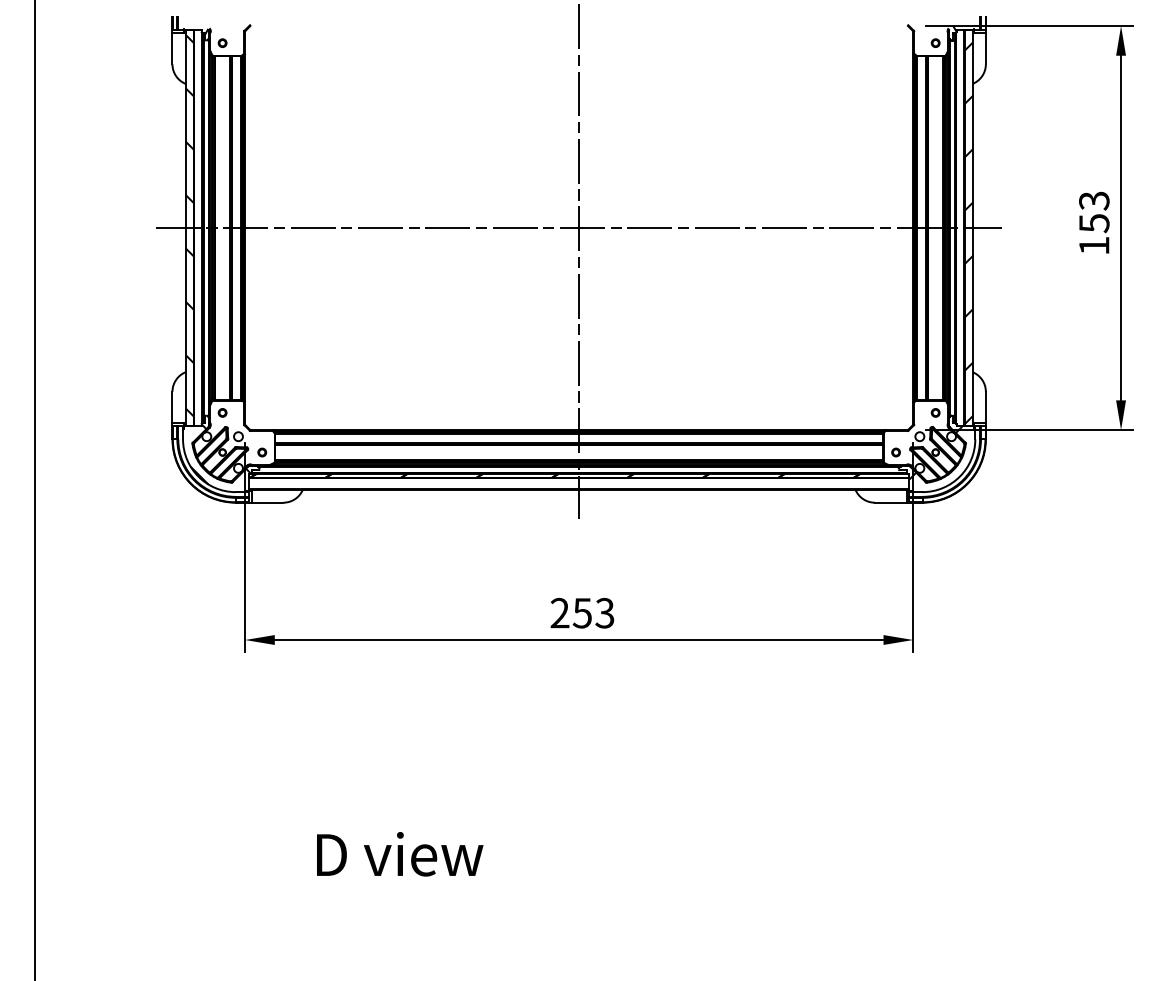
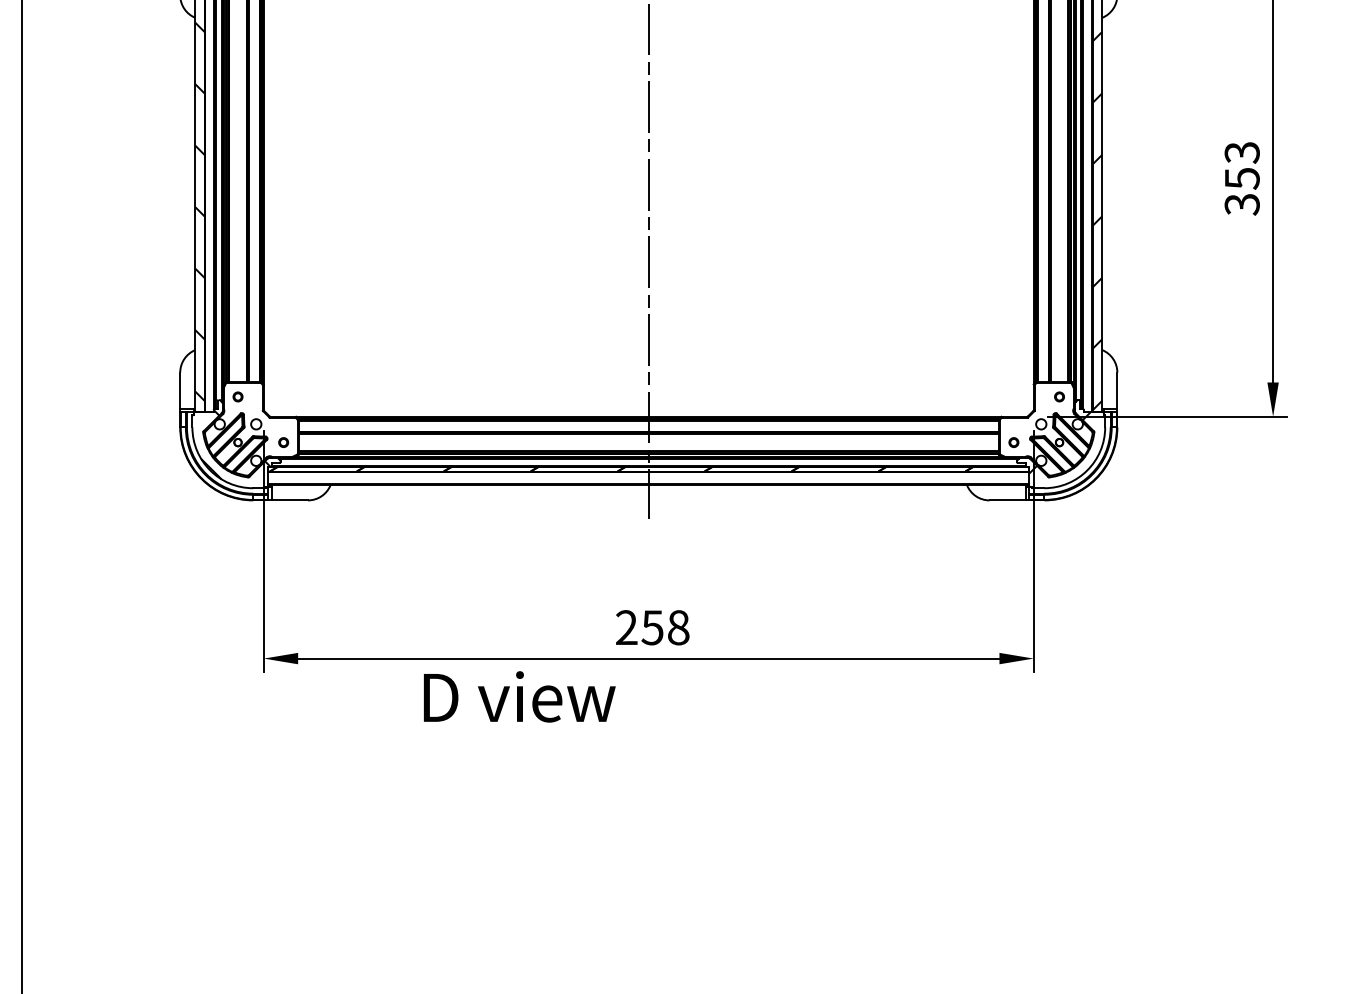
line: (578, 228) -> (648, 184), removed
text: (1094, 245) -> (1242, 204), 153 -> 353
text: (604, 612) -> (677, 626), 253 -> 258
text: (400, 854) -> (520, 697), moved

